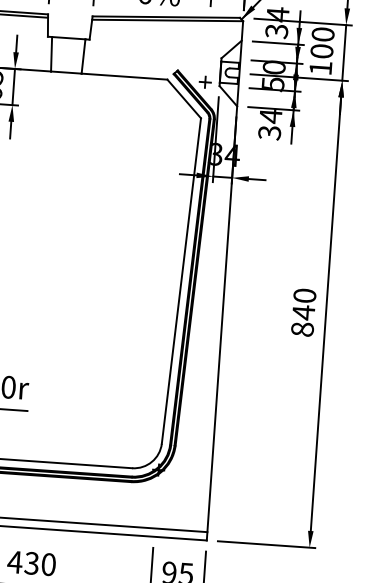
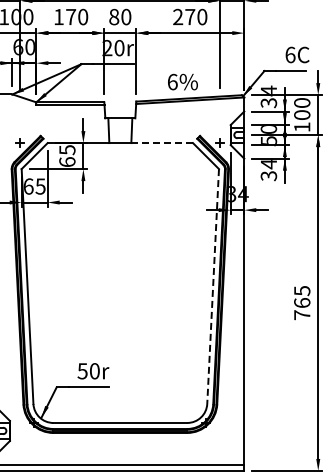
line: (124, 77) -> (162, 143), solid -> dashed
line: (181, 281) -> (213, 286), solid -> dashed
text: (304, 313) -> (302, 303), 840 -> 765

